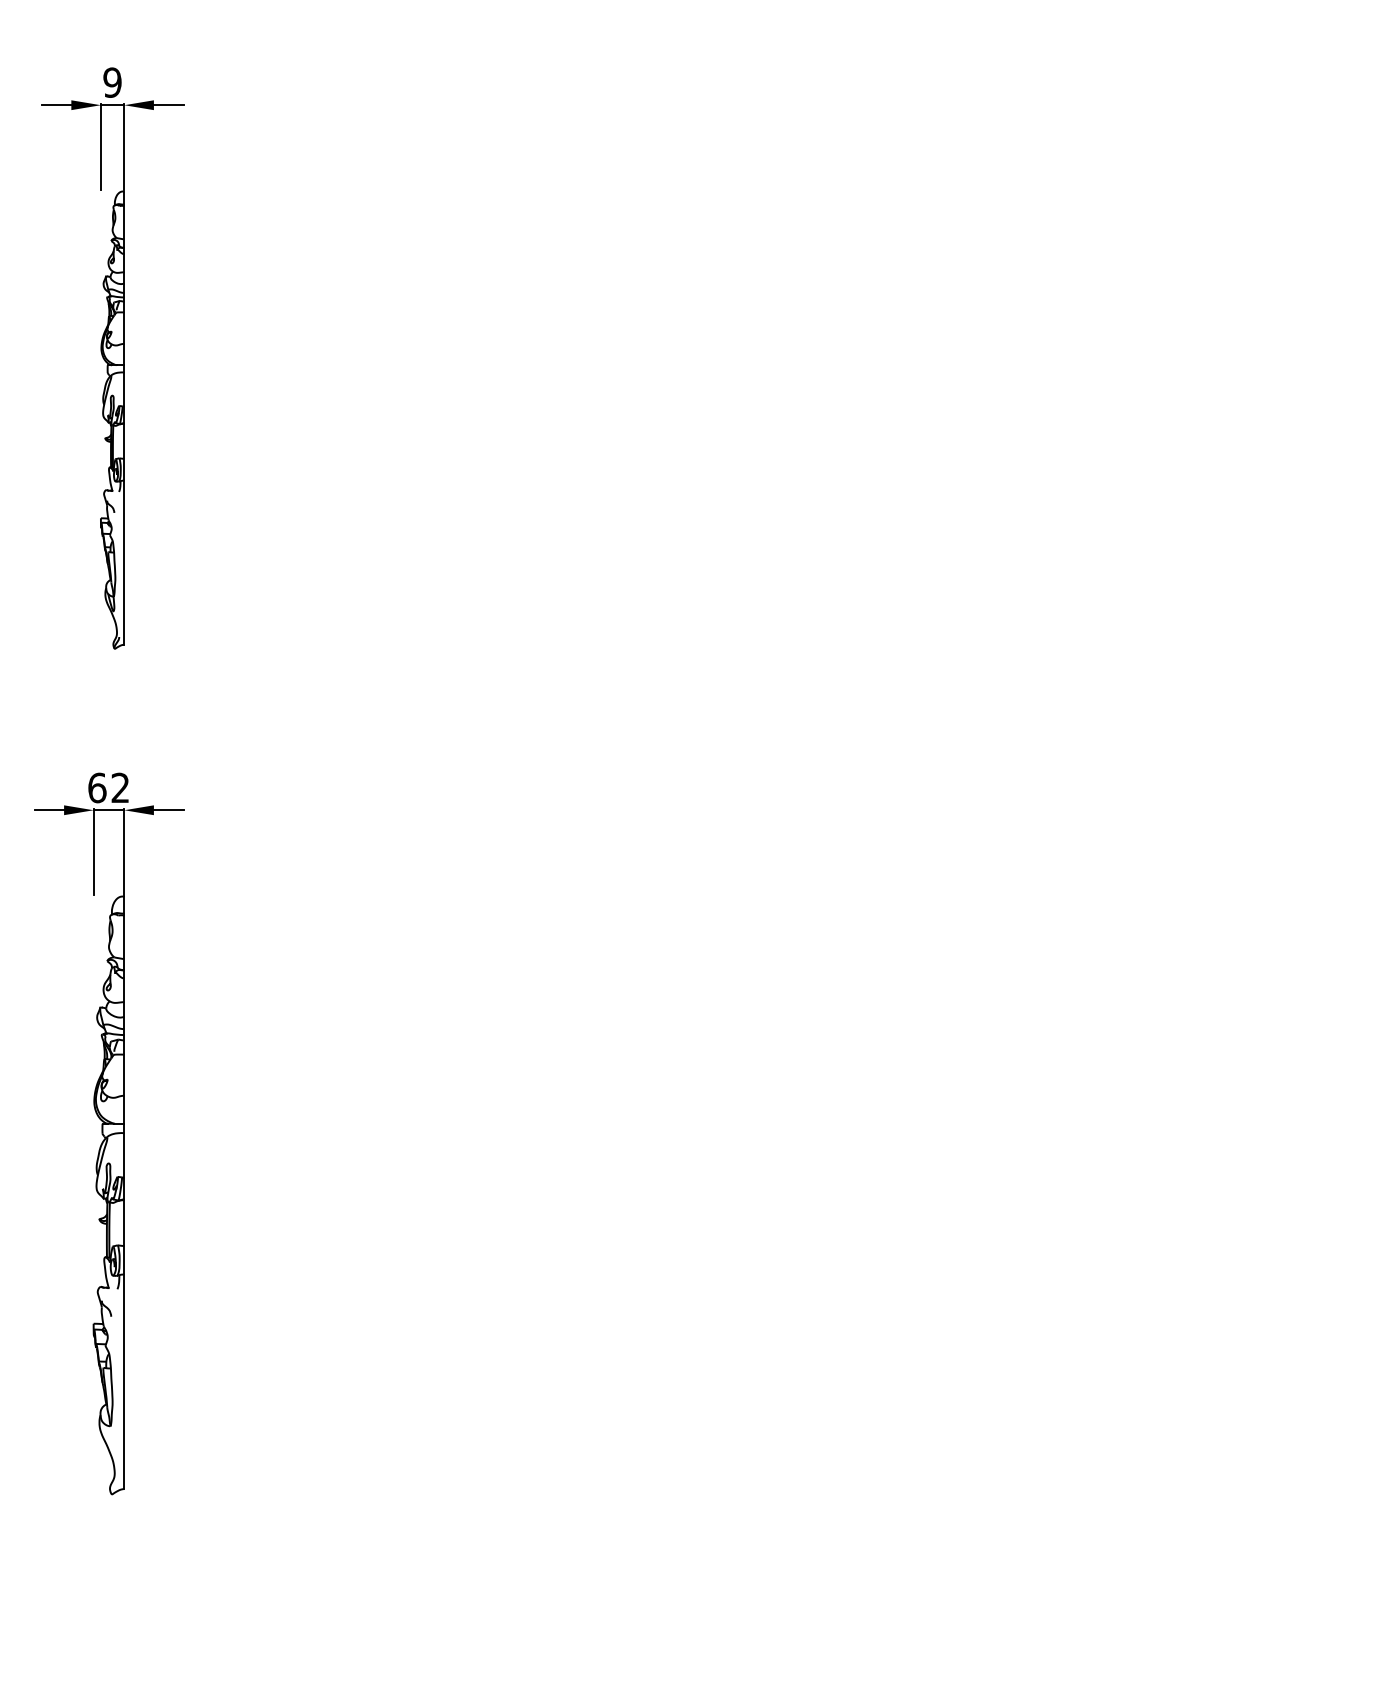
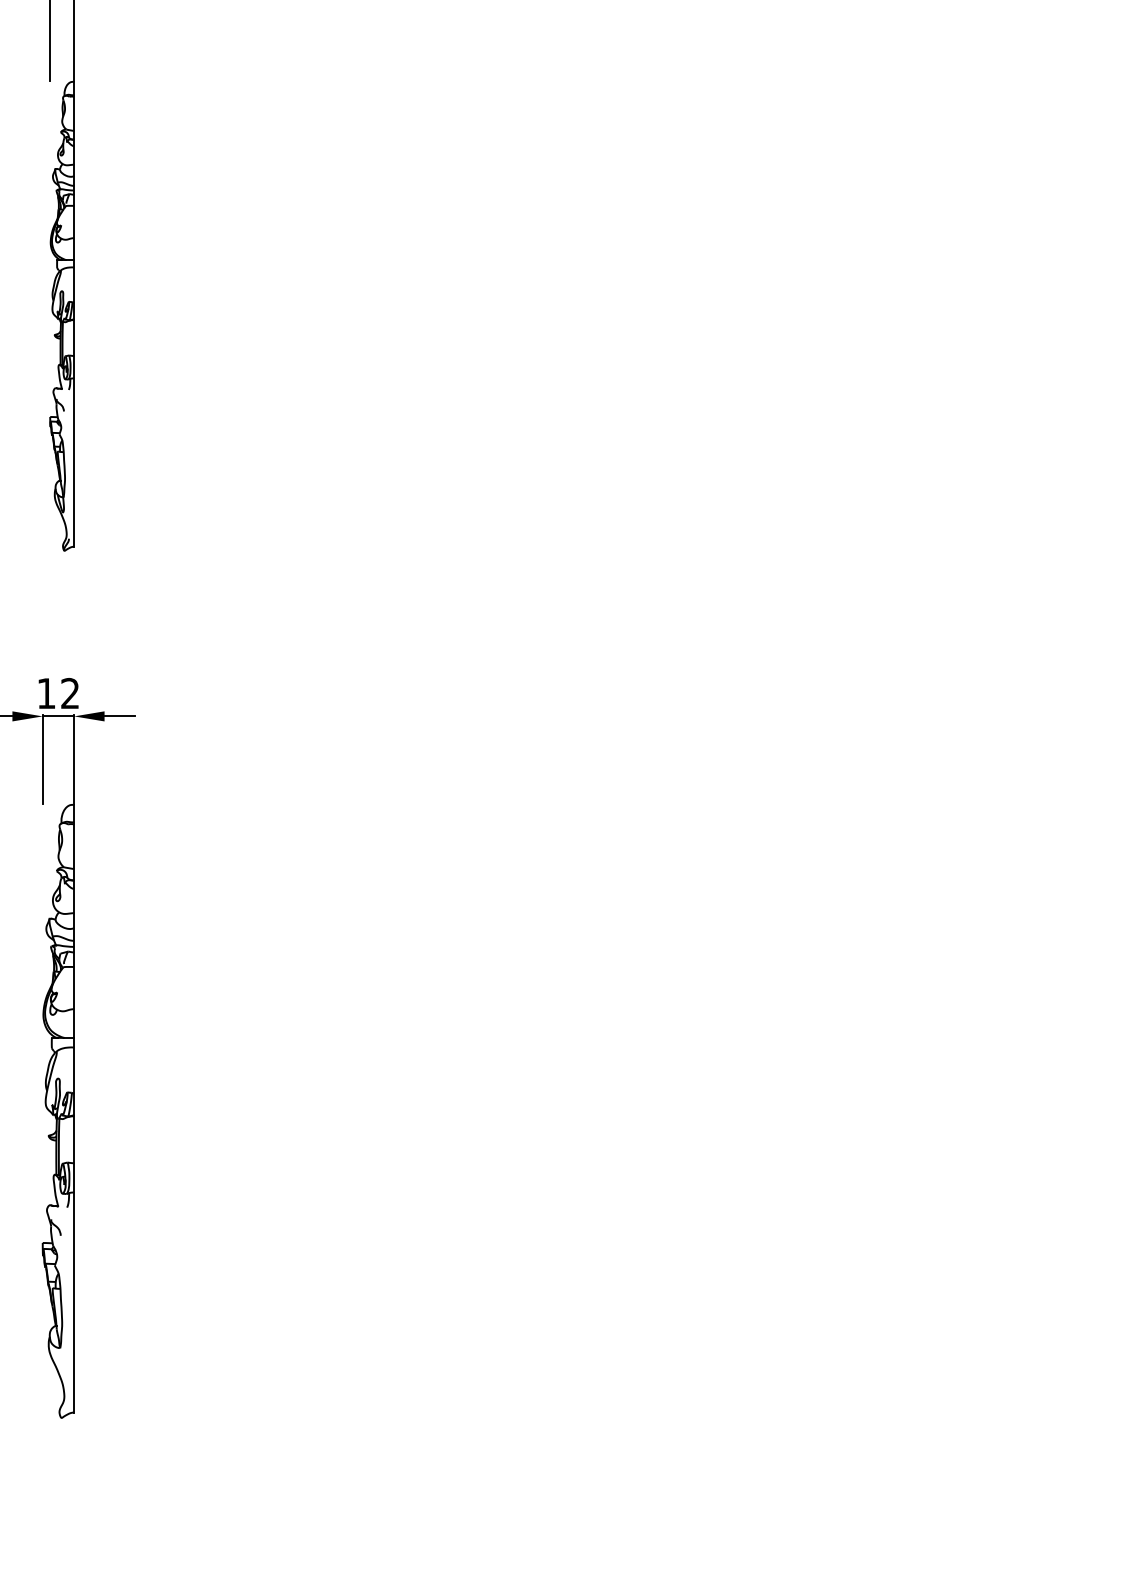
text: (97, 787) -> (46, 693), 62 -> 12

